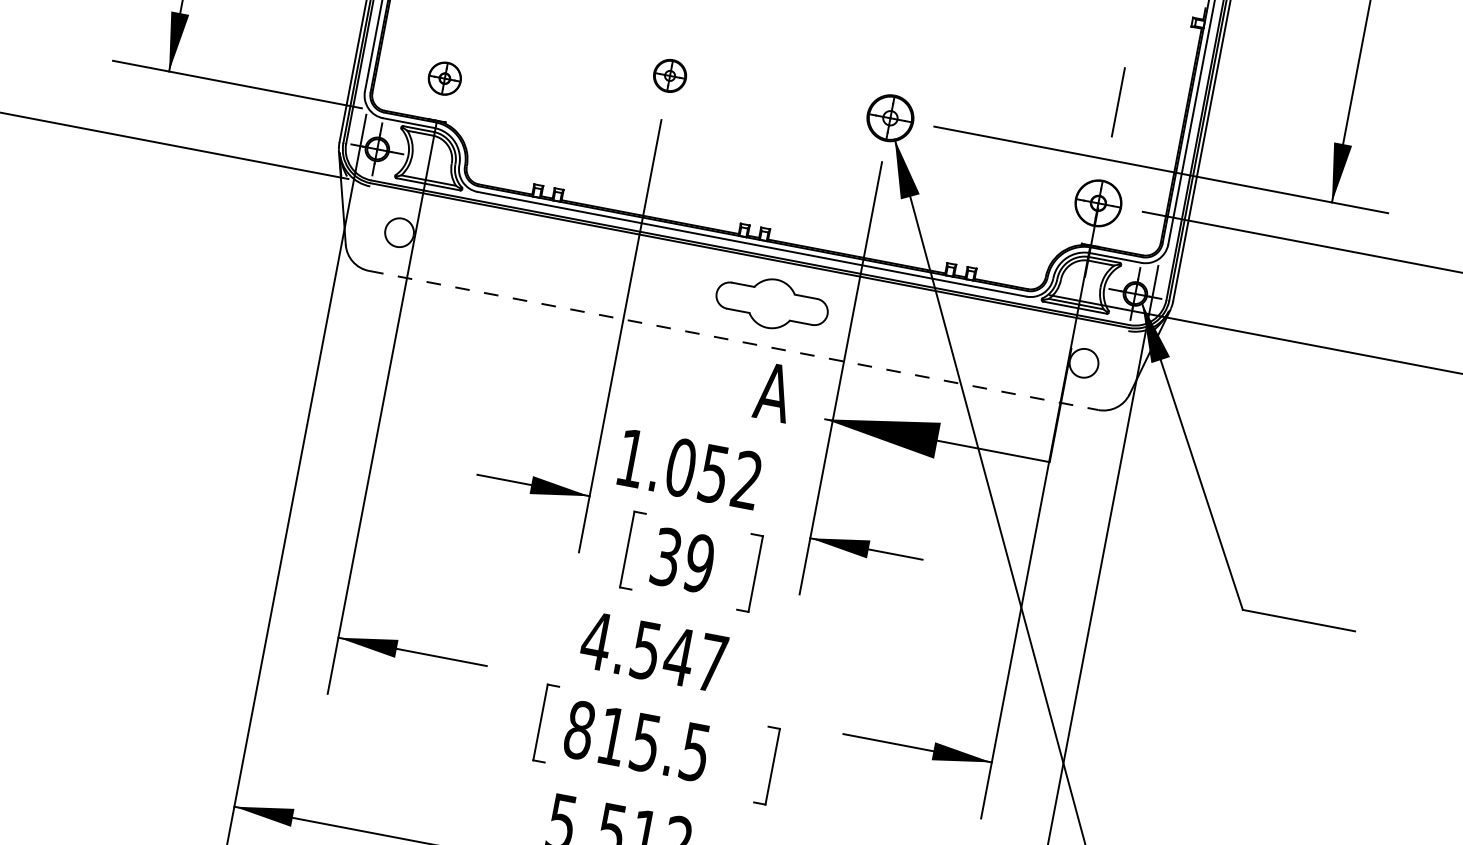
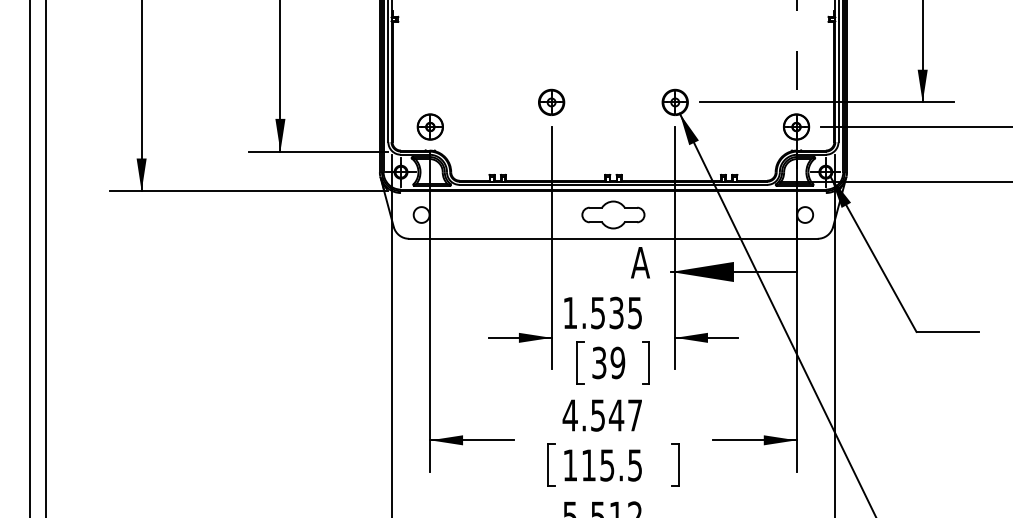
part: (669, 74) -> (551, 101), size x1.43
part: (443, 77) -> (429, 126), size x1.43
part: (772, 302) -> (613, 214), moved
line: (733, 339) -> (613, 238), dashed -> solid
text: (712, 472) -> (615, 312), 1.052 -> 1.535
text: (579, 730) -> (570, 465), 815.5 -> 115.5

